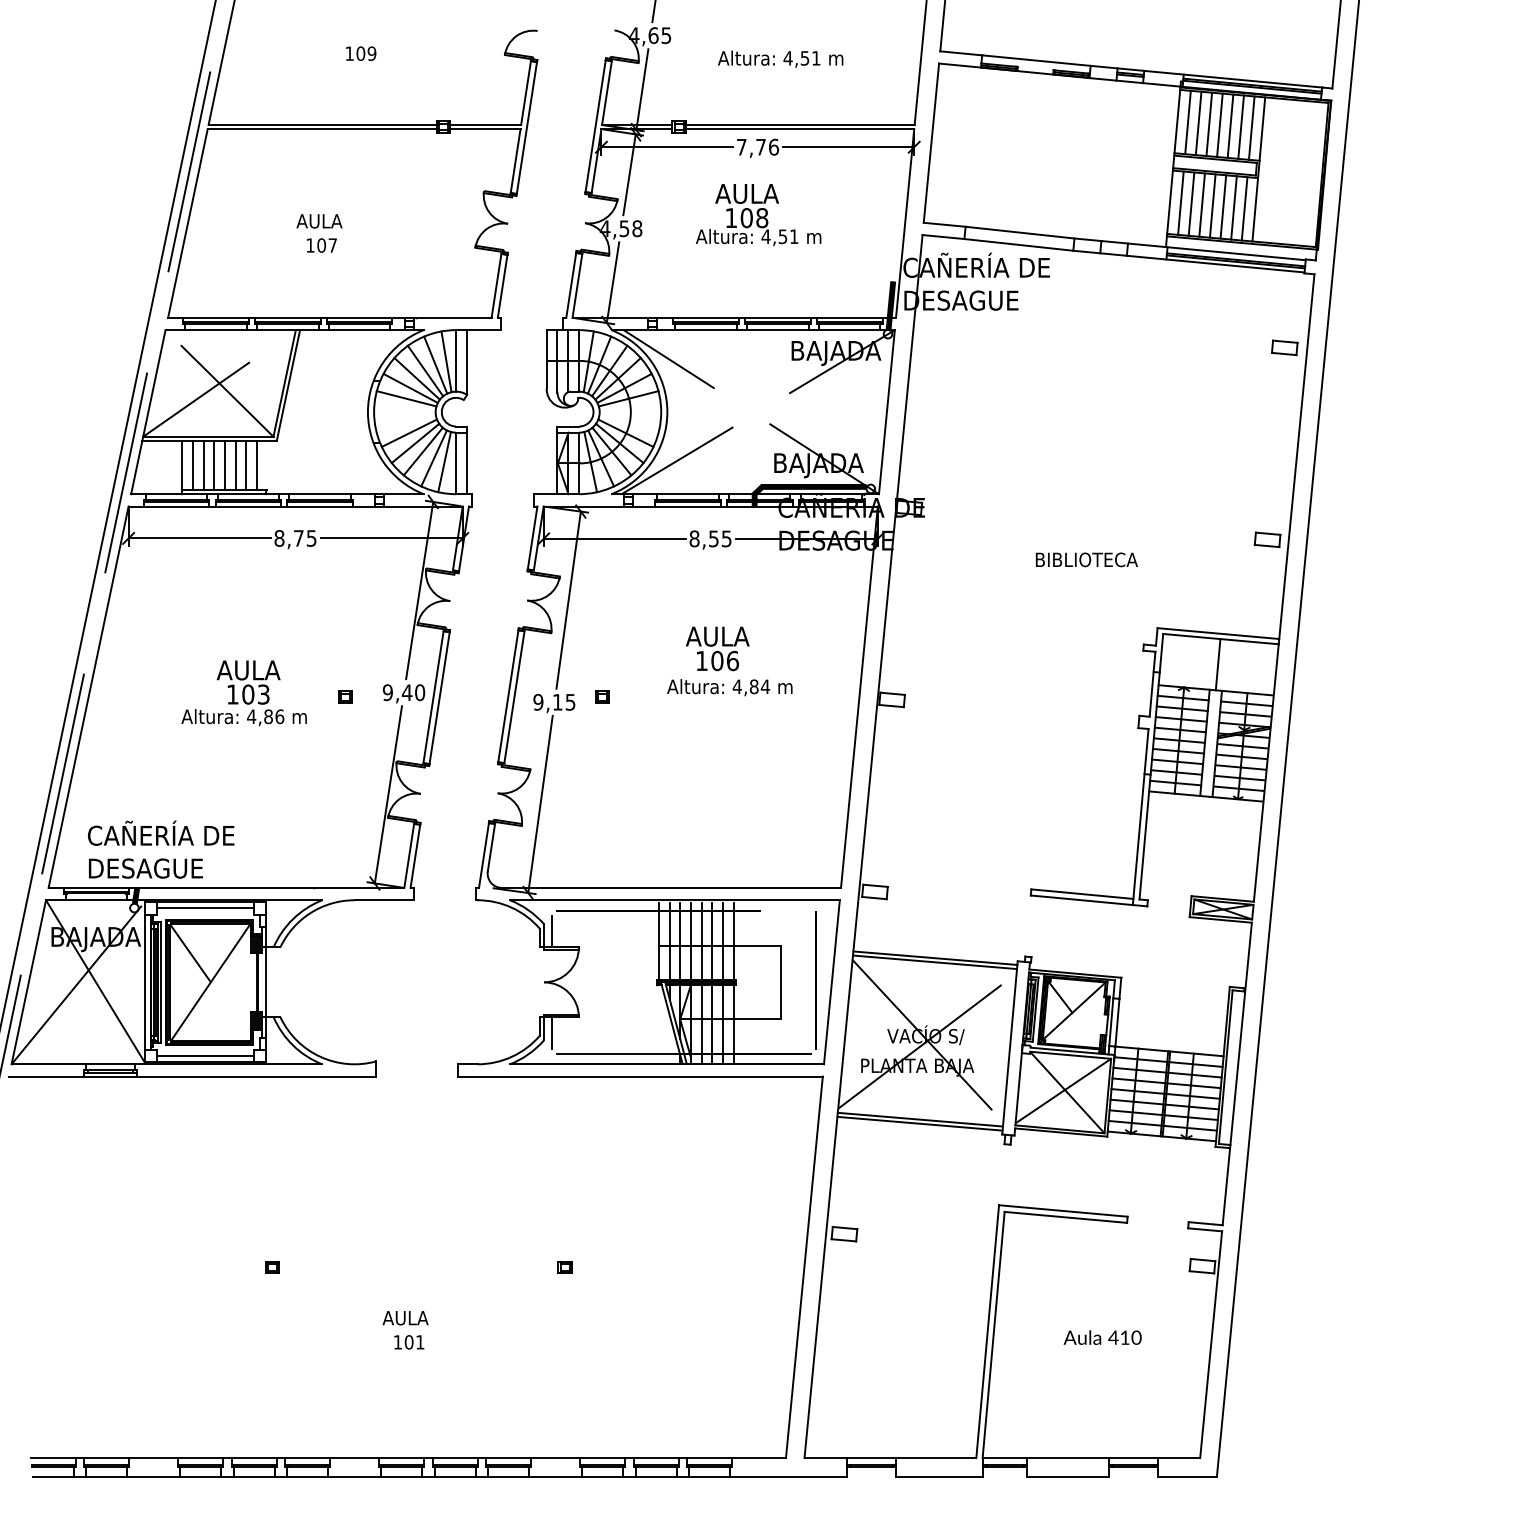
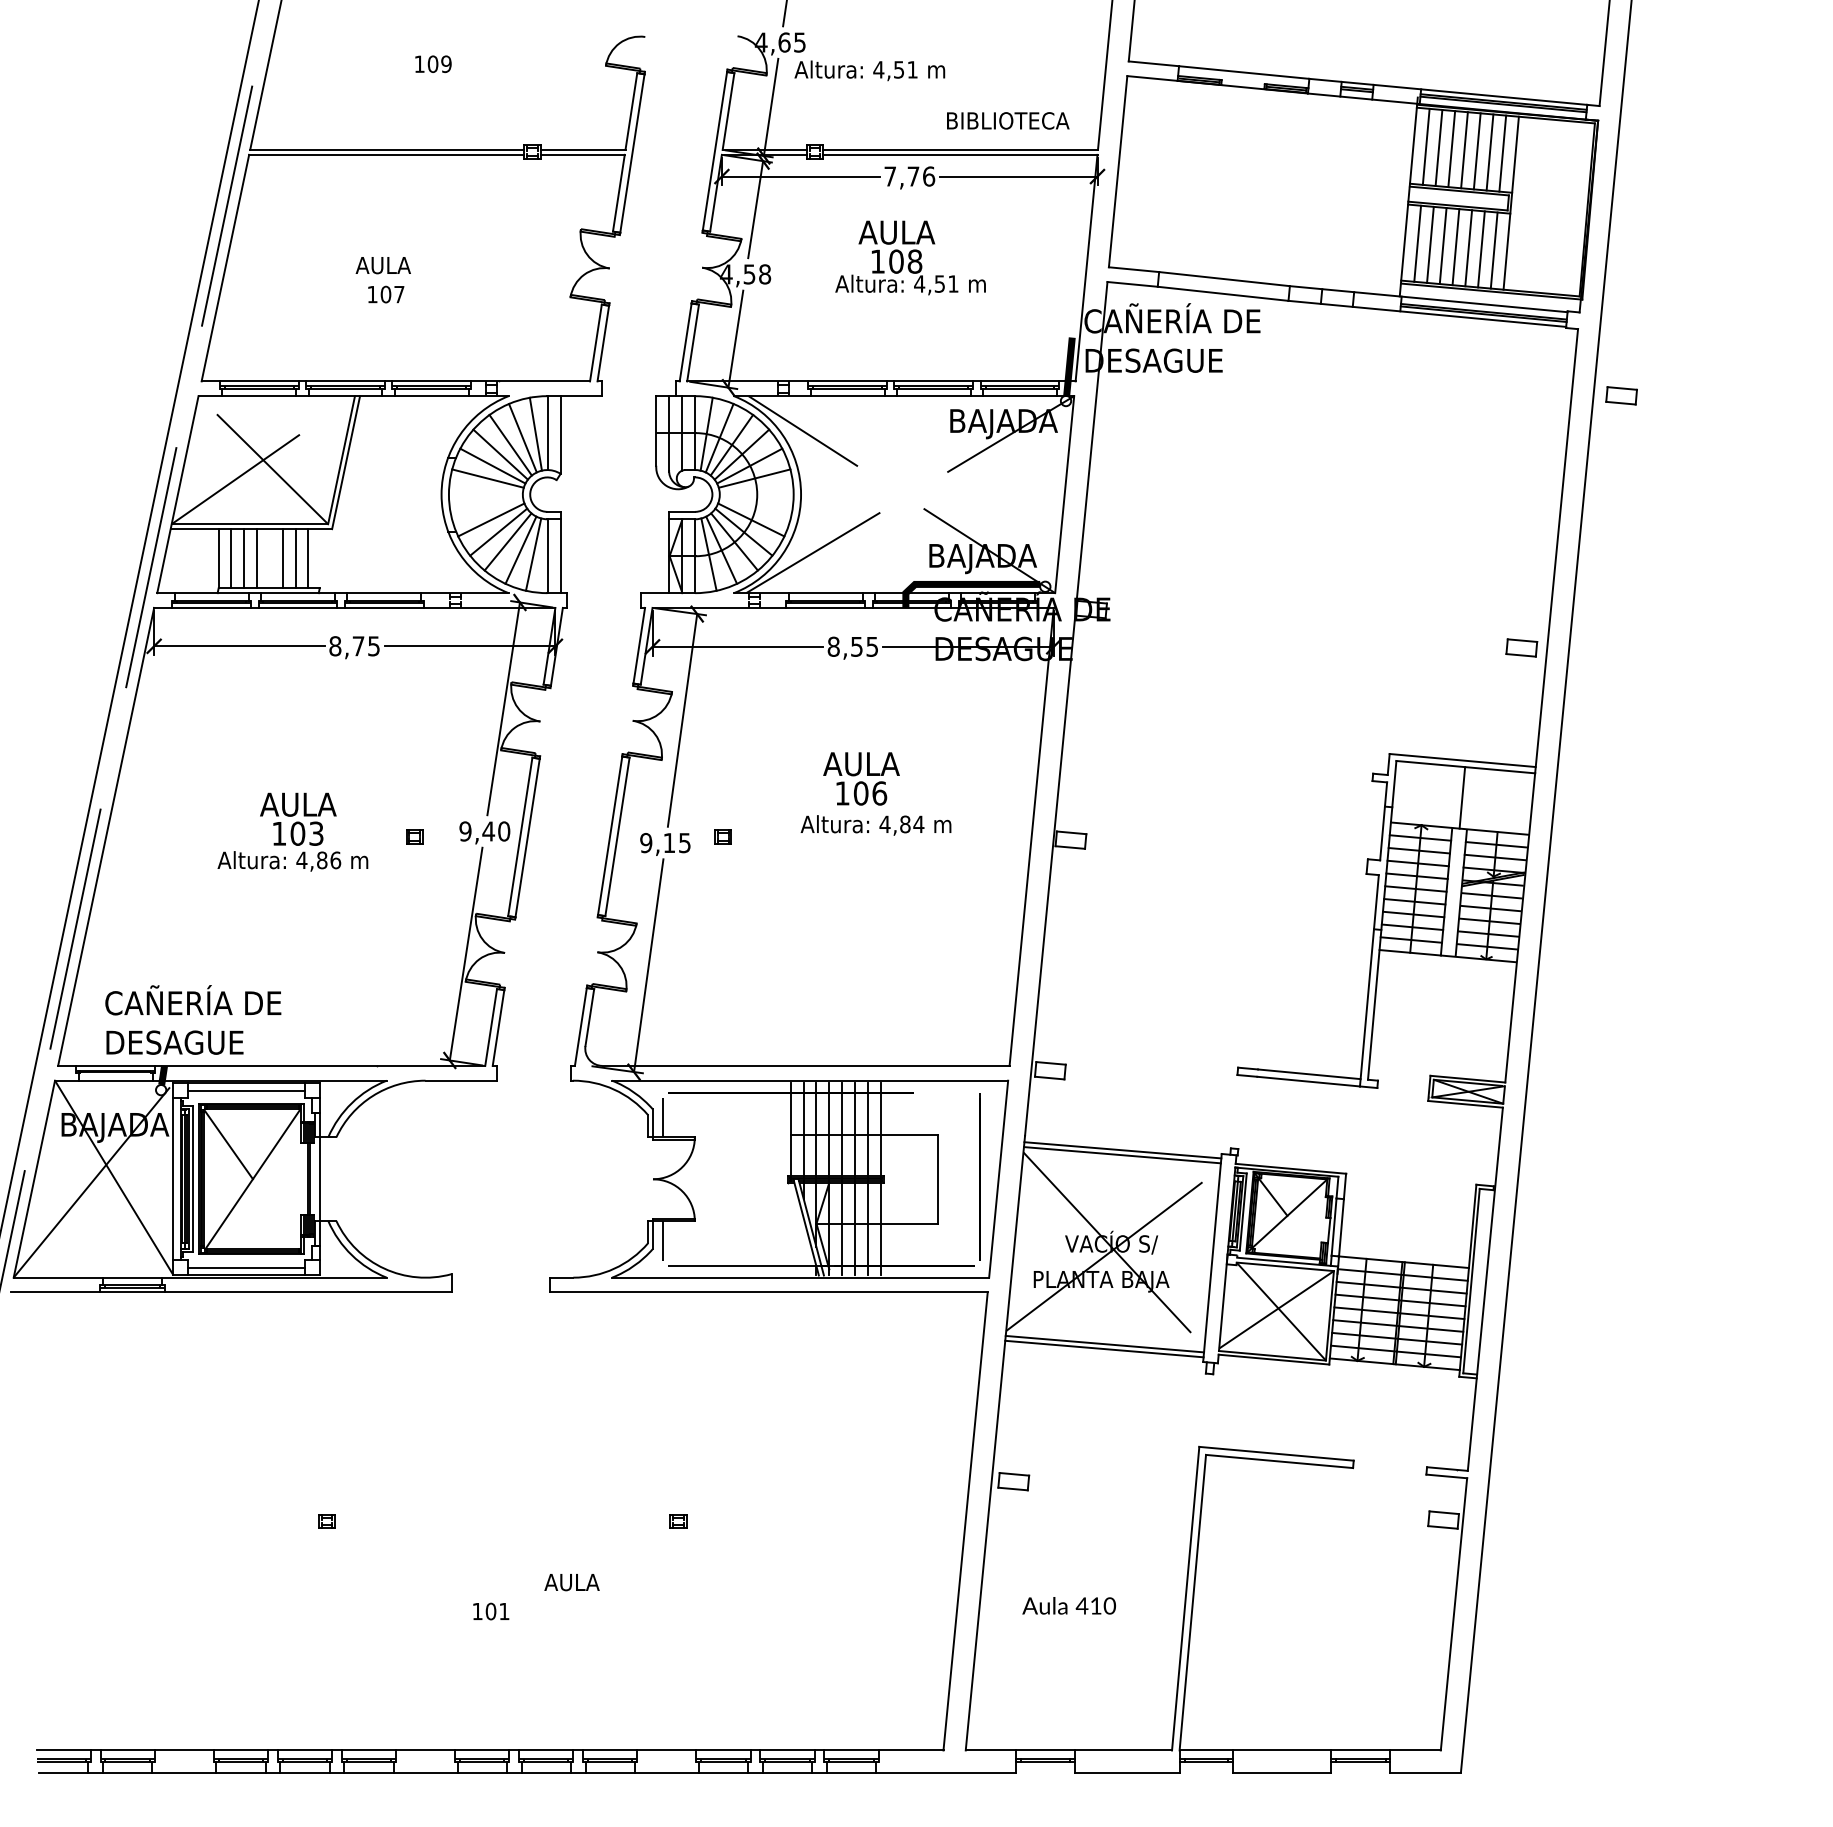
text: (780, 58) -> (869, 70), moved
part: (1284, 347) -> (1621, 395), moved
line: (224, 465) -> (269, 558), removed
text: (1086, 559) -> (1007, 120), moved
text: (405, 1318) -> (571, 1582), moved
text: (1102, 1337) -> (1068, 1605), moved

